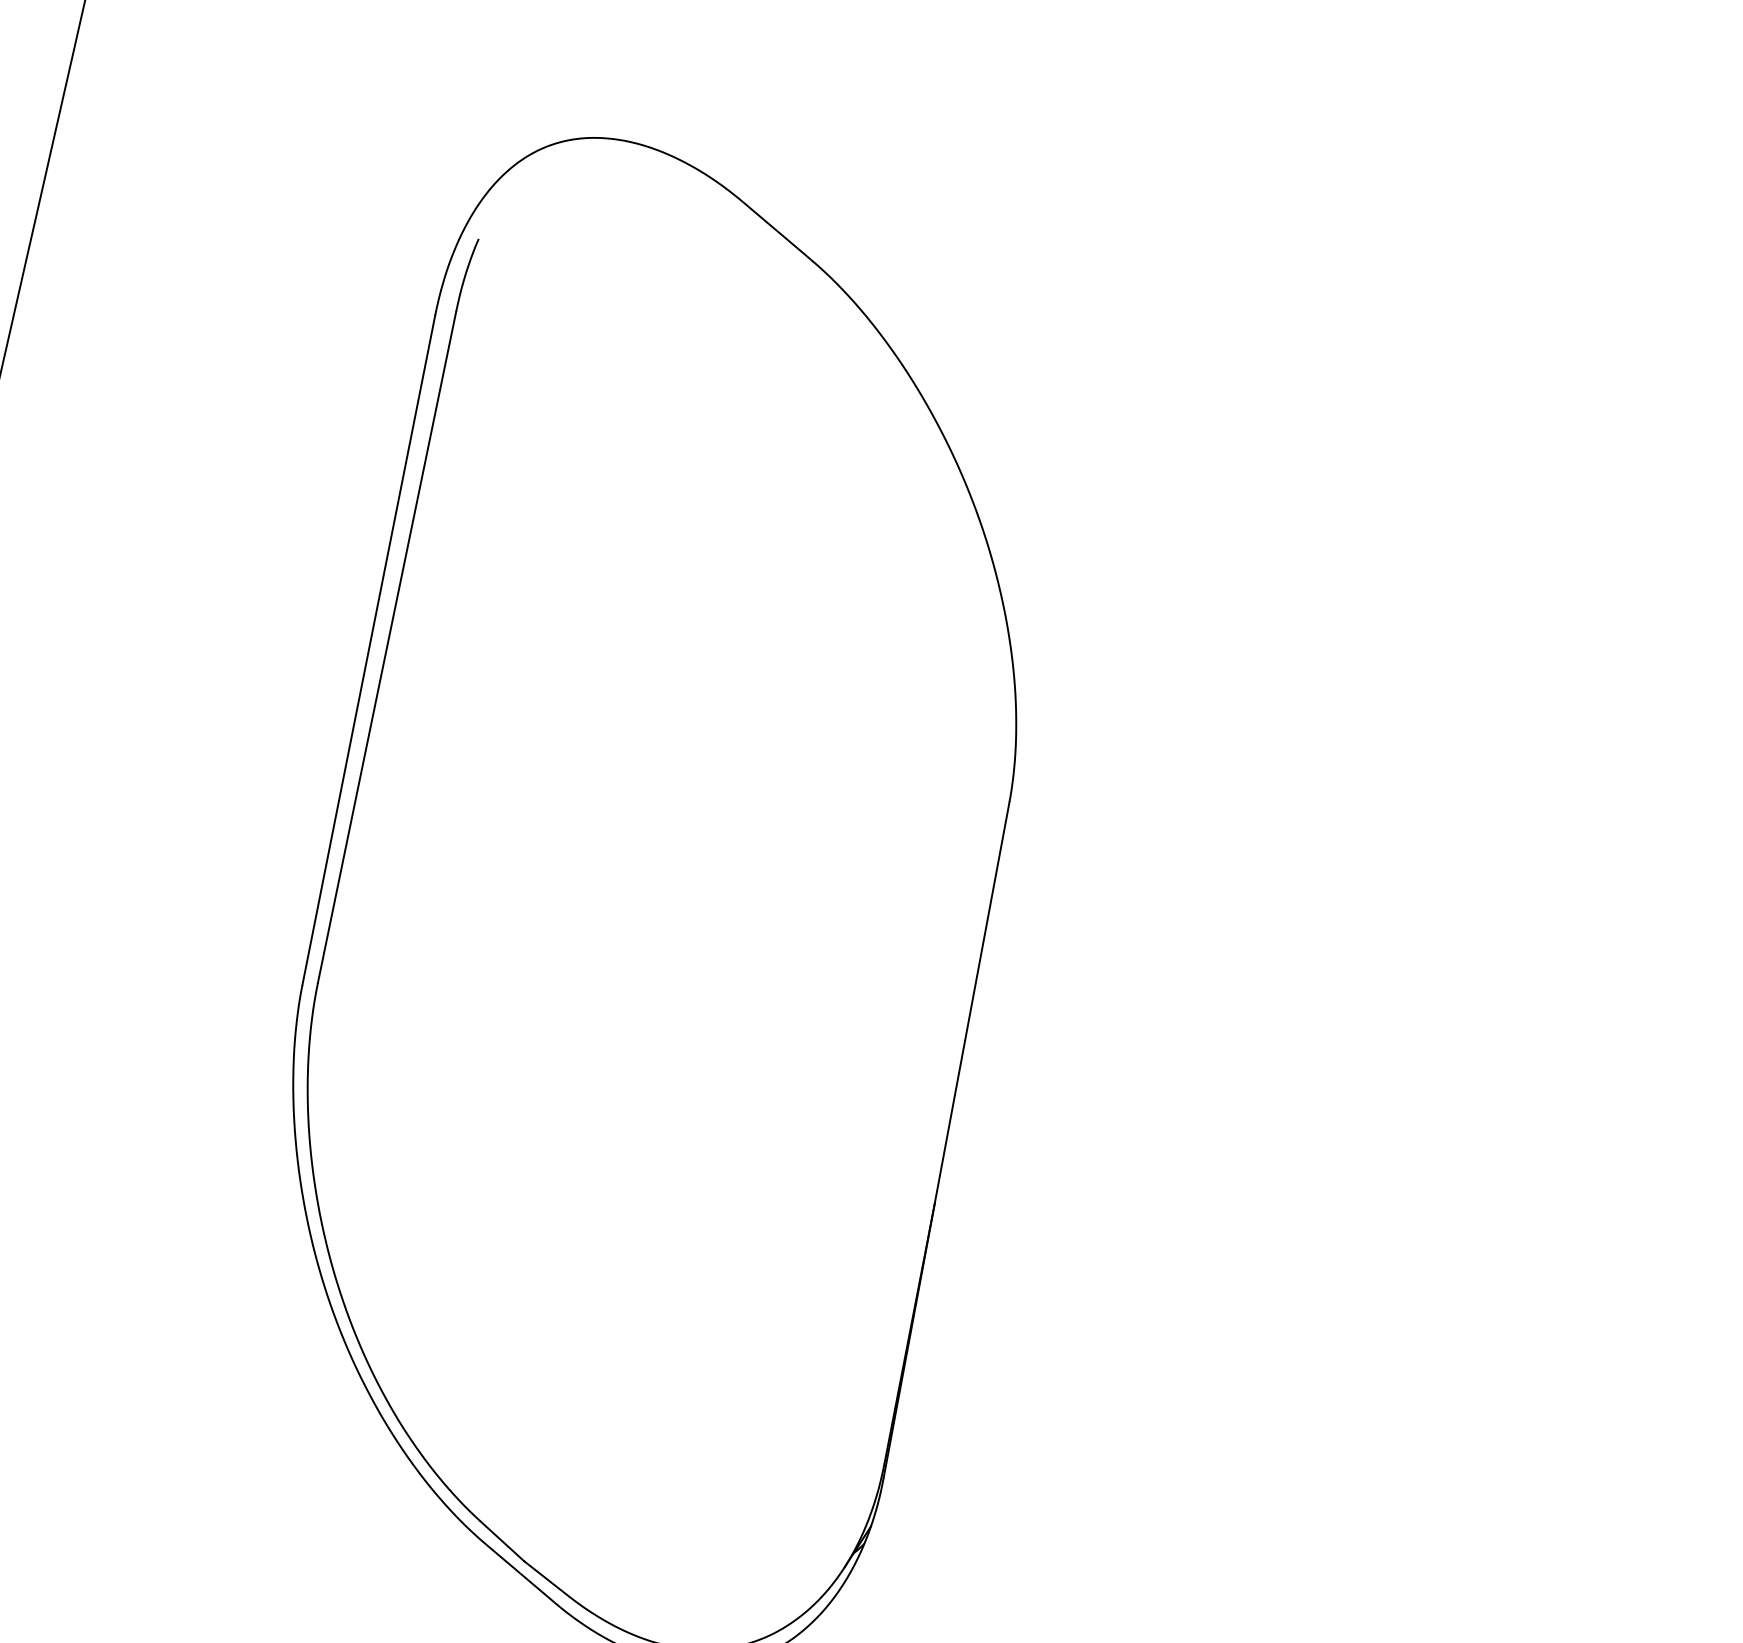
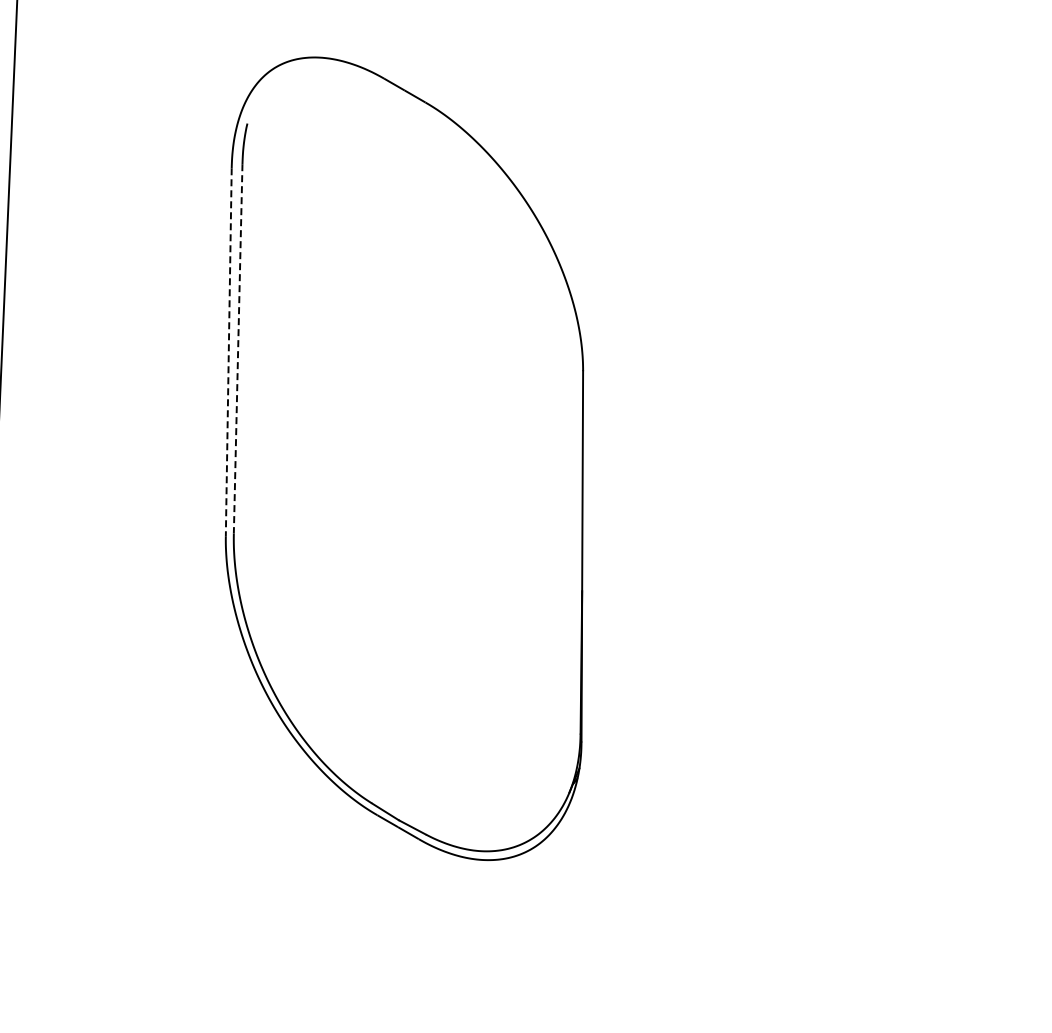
line: (387, 646) -> (238, 348), solid -> dashed
line: (368, 650) -> (228, 352), solid -> dashed

